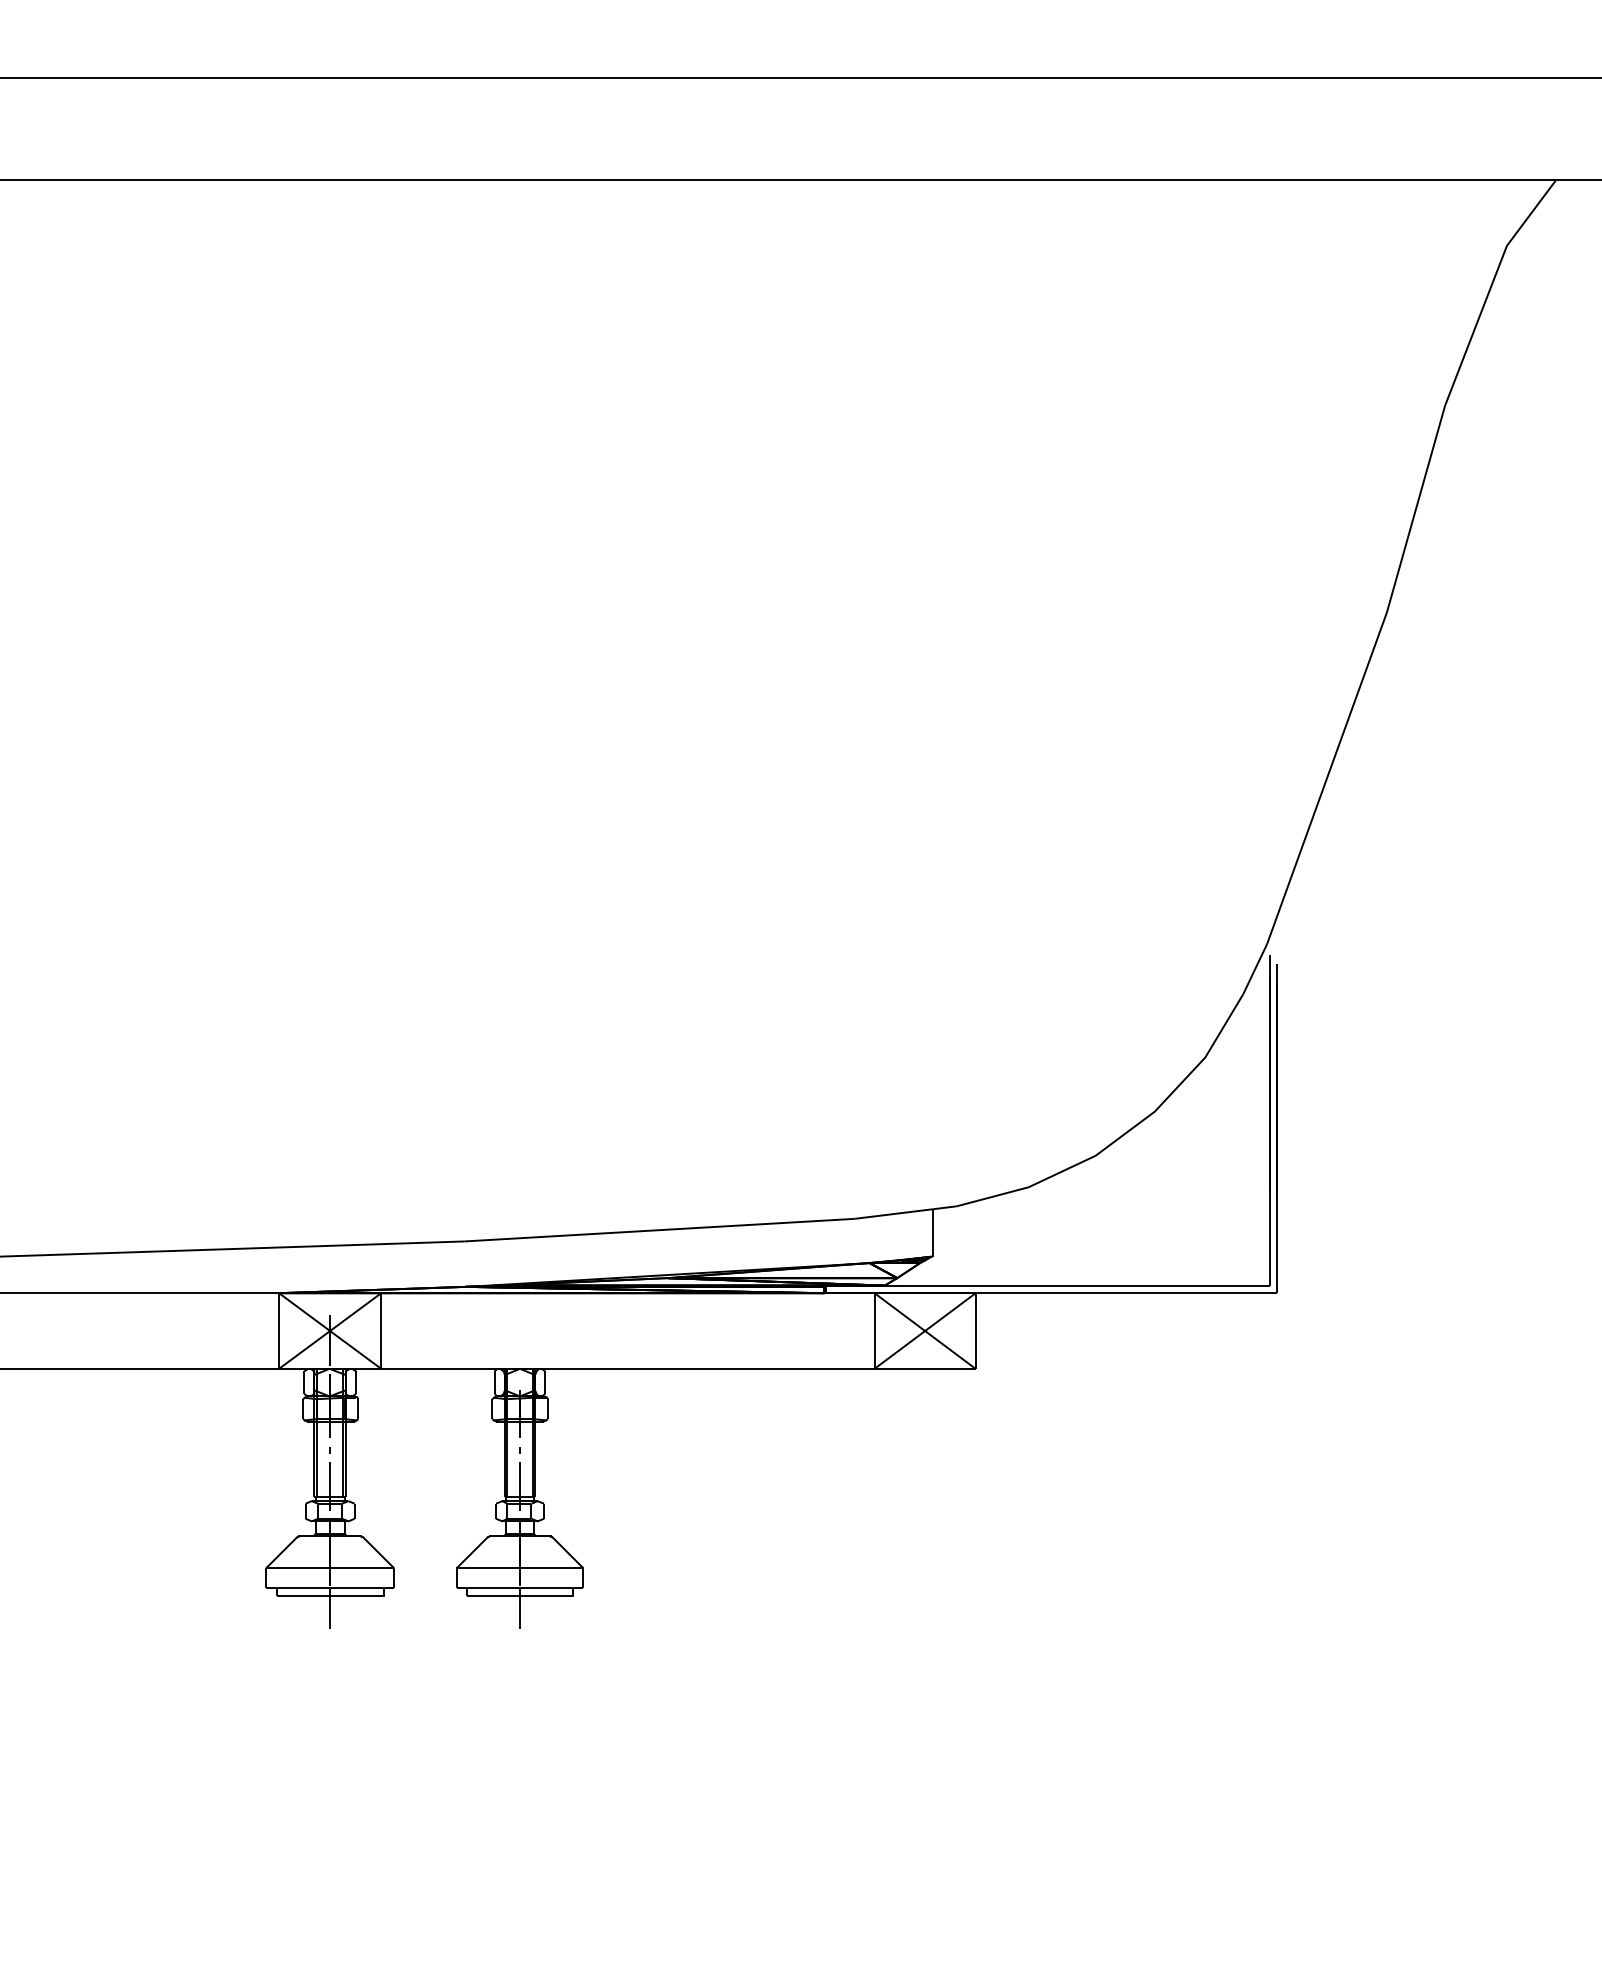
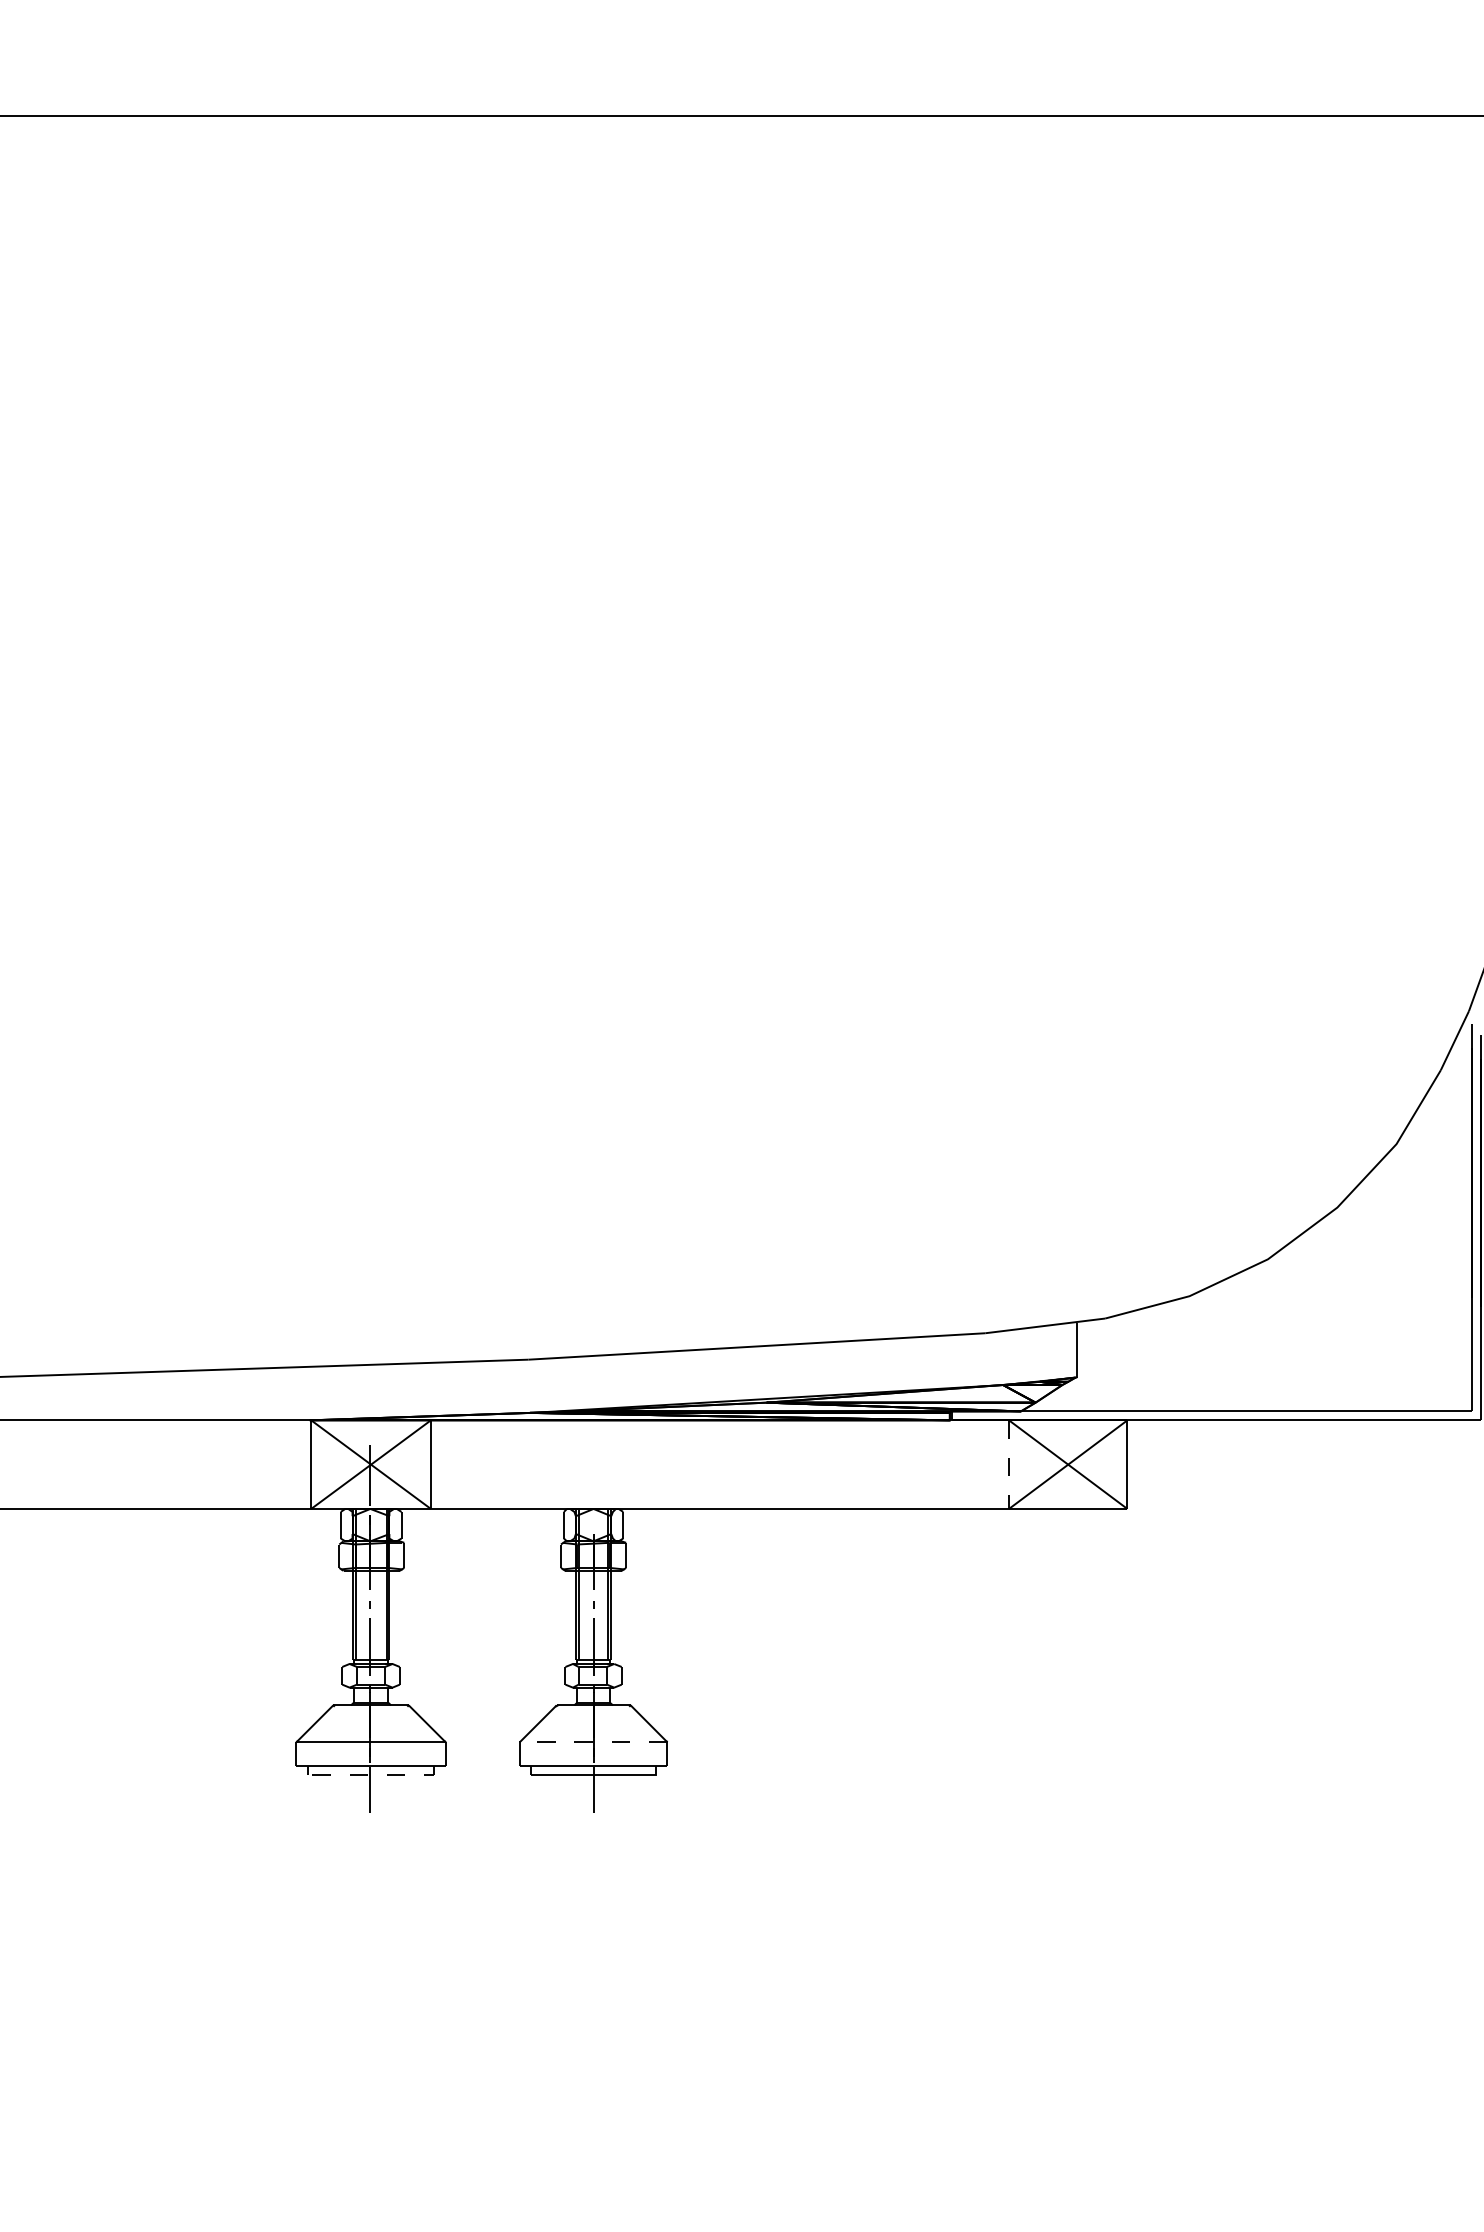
line: (874, 1331) -> (1008, 1465), solid -> dashed
line: (519, 1568) -> (592, 1742), solid -> dashed
line: (334, 1595) -> (376, 1774), solid -> dashed

